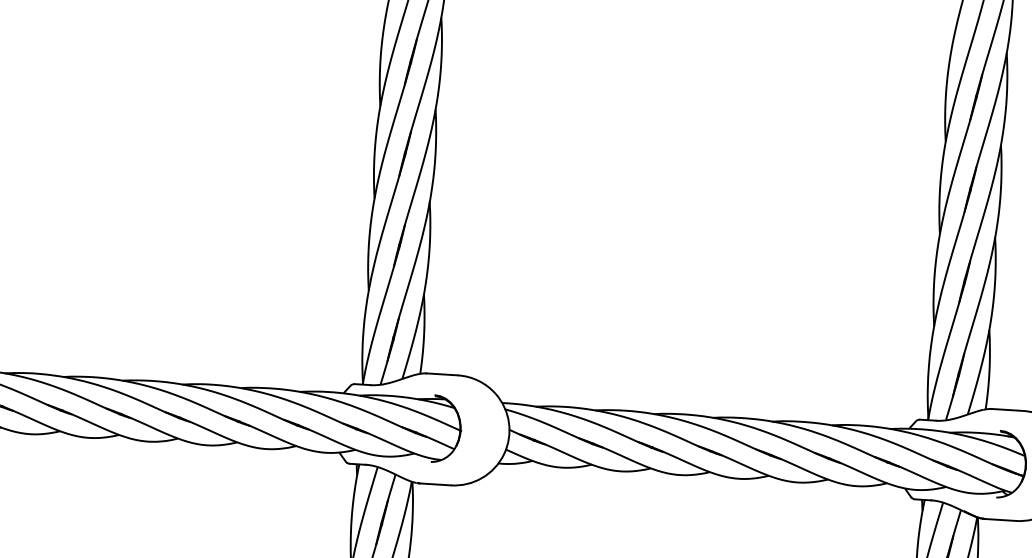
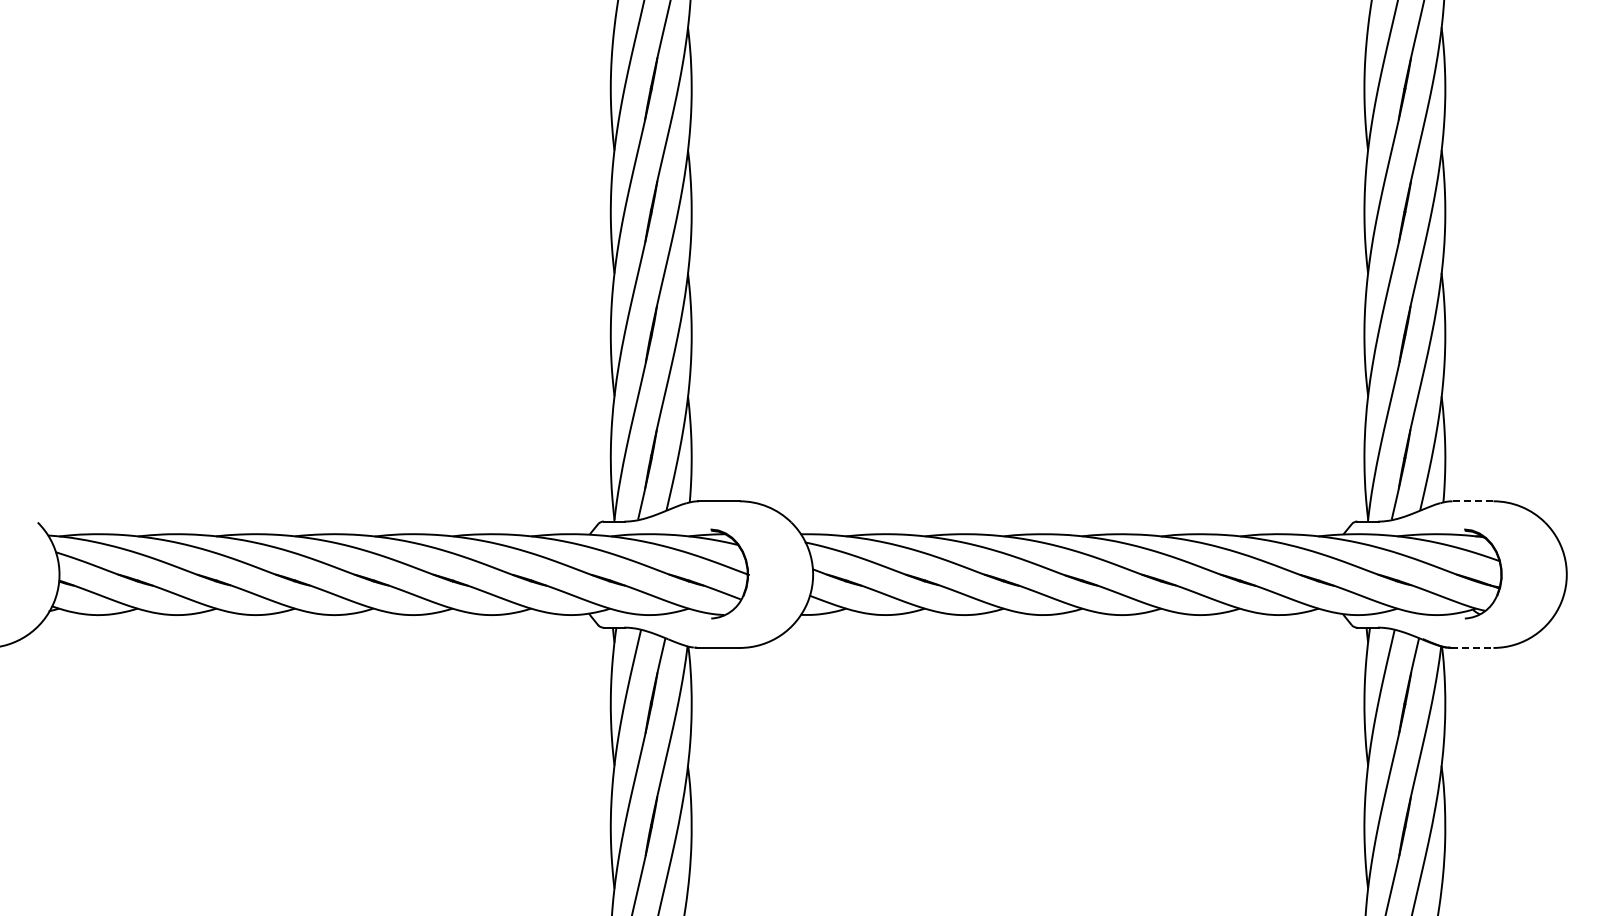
line: (1006, 410) -> (1471, 501), solid -> dashed
line: (1000, 519) -> (1472, 647), solid -> dashed

